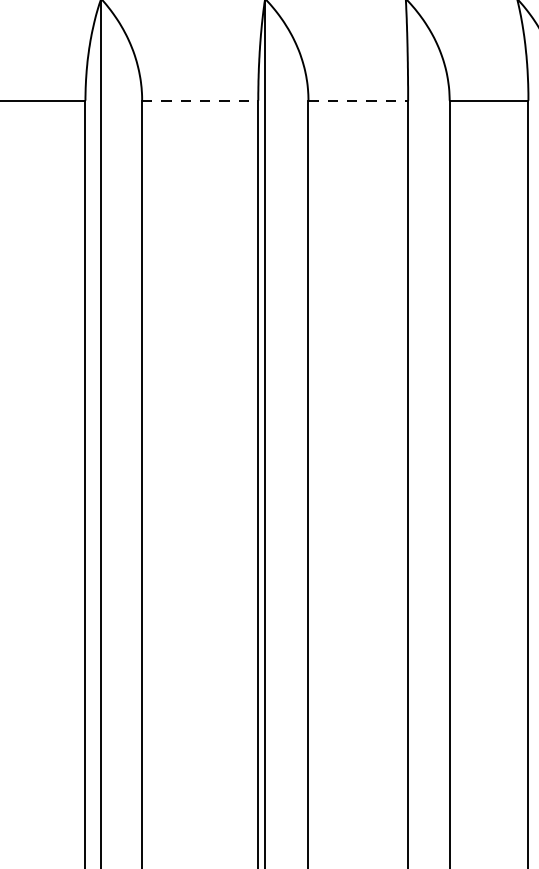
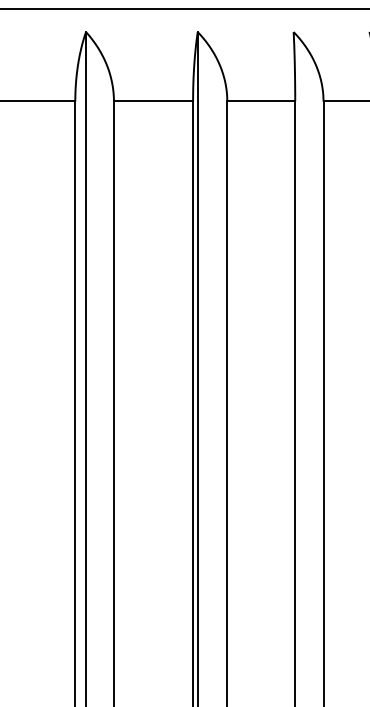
line: (200, 100) -> (153, 101), dashed -> solid
line: (358, 100) -> (261, 101), dashed -> solid

